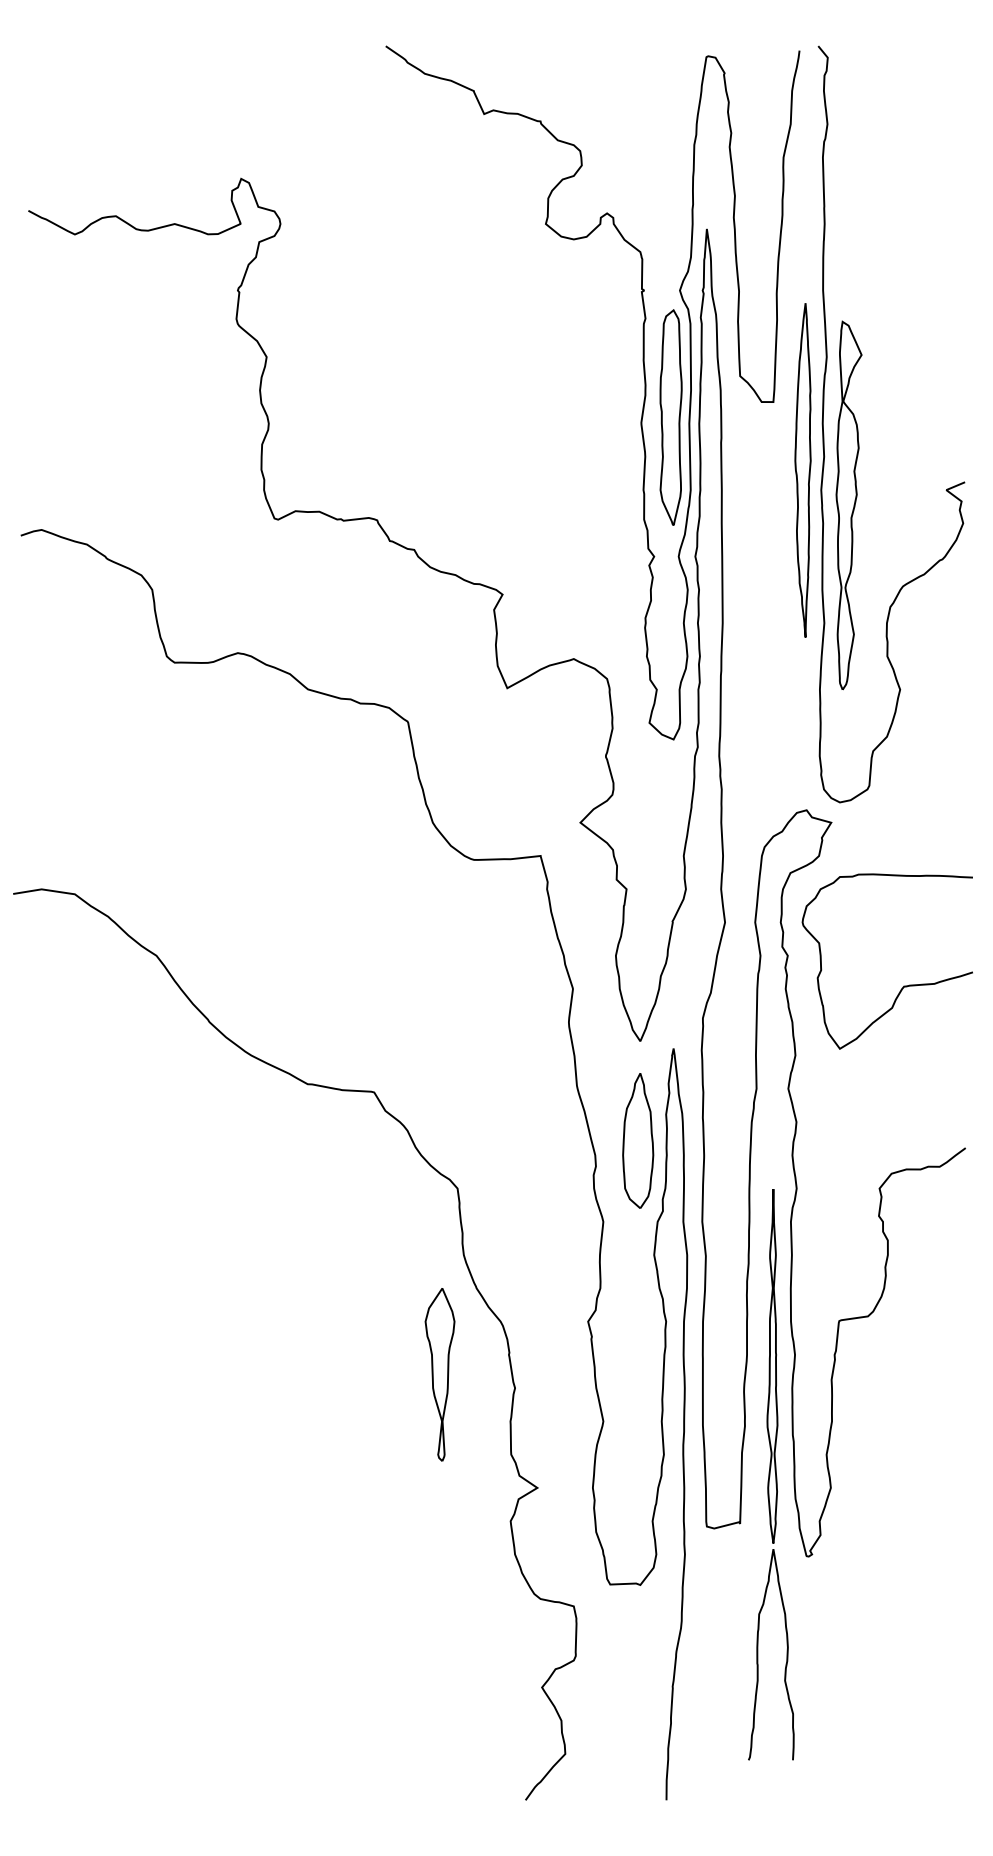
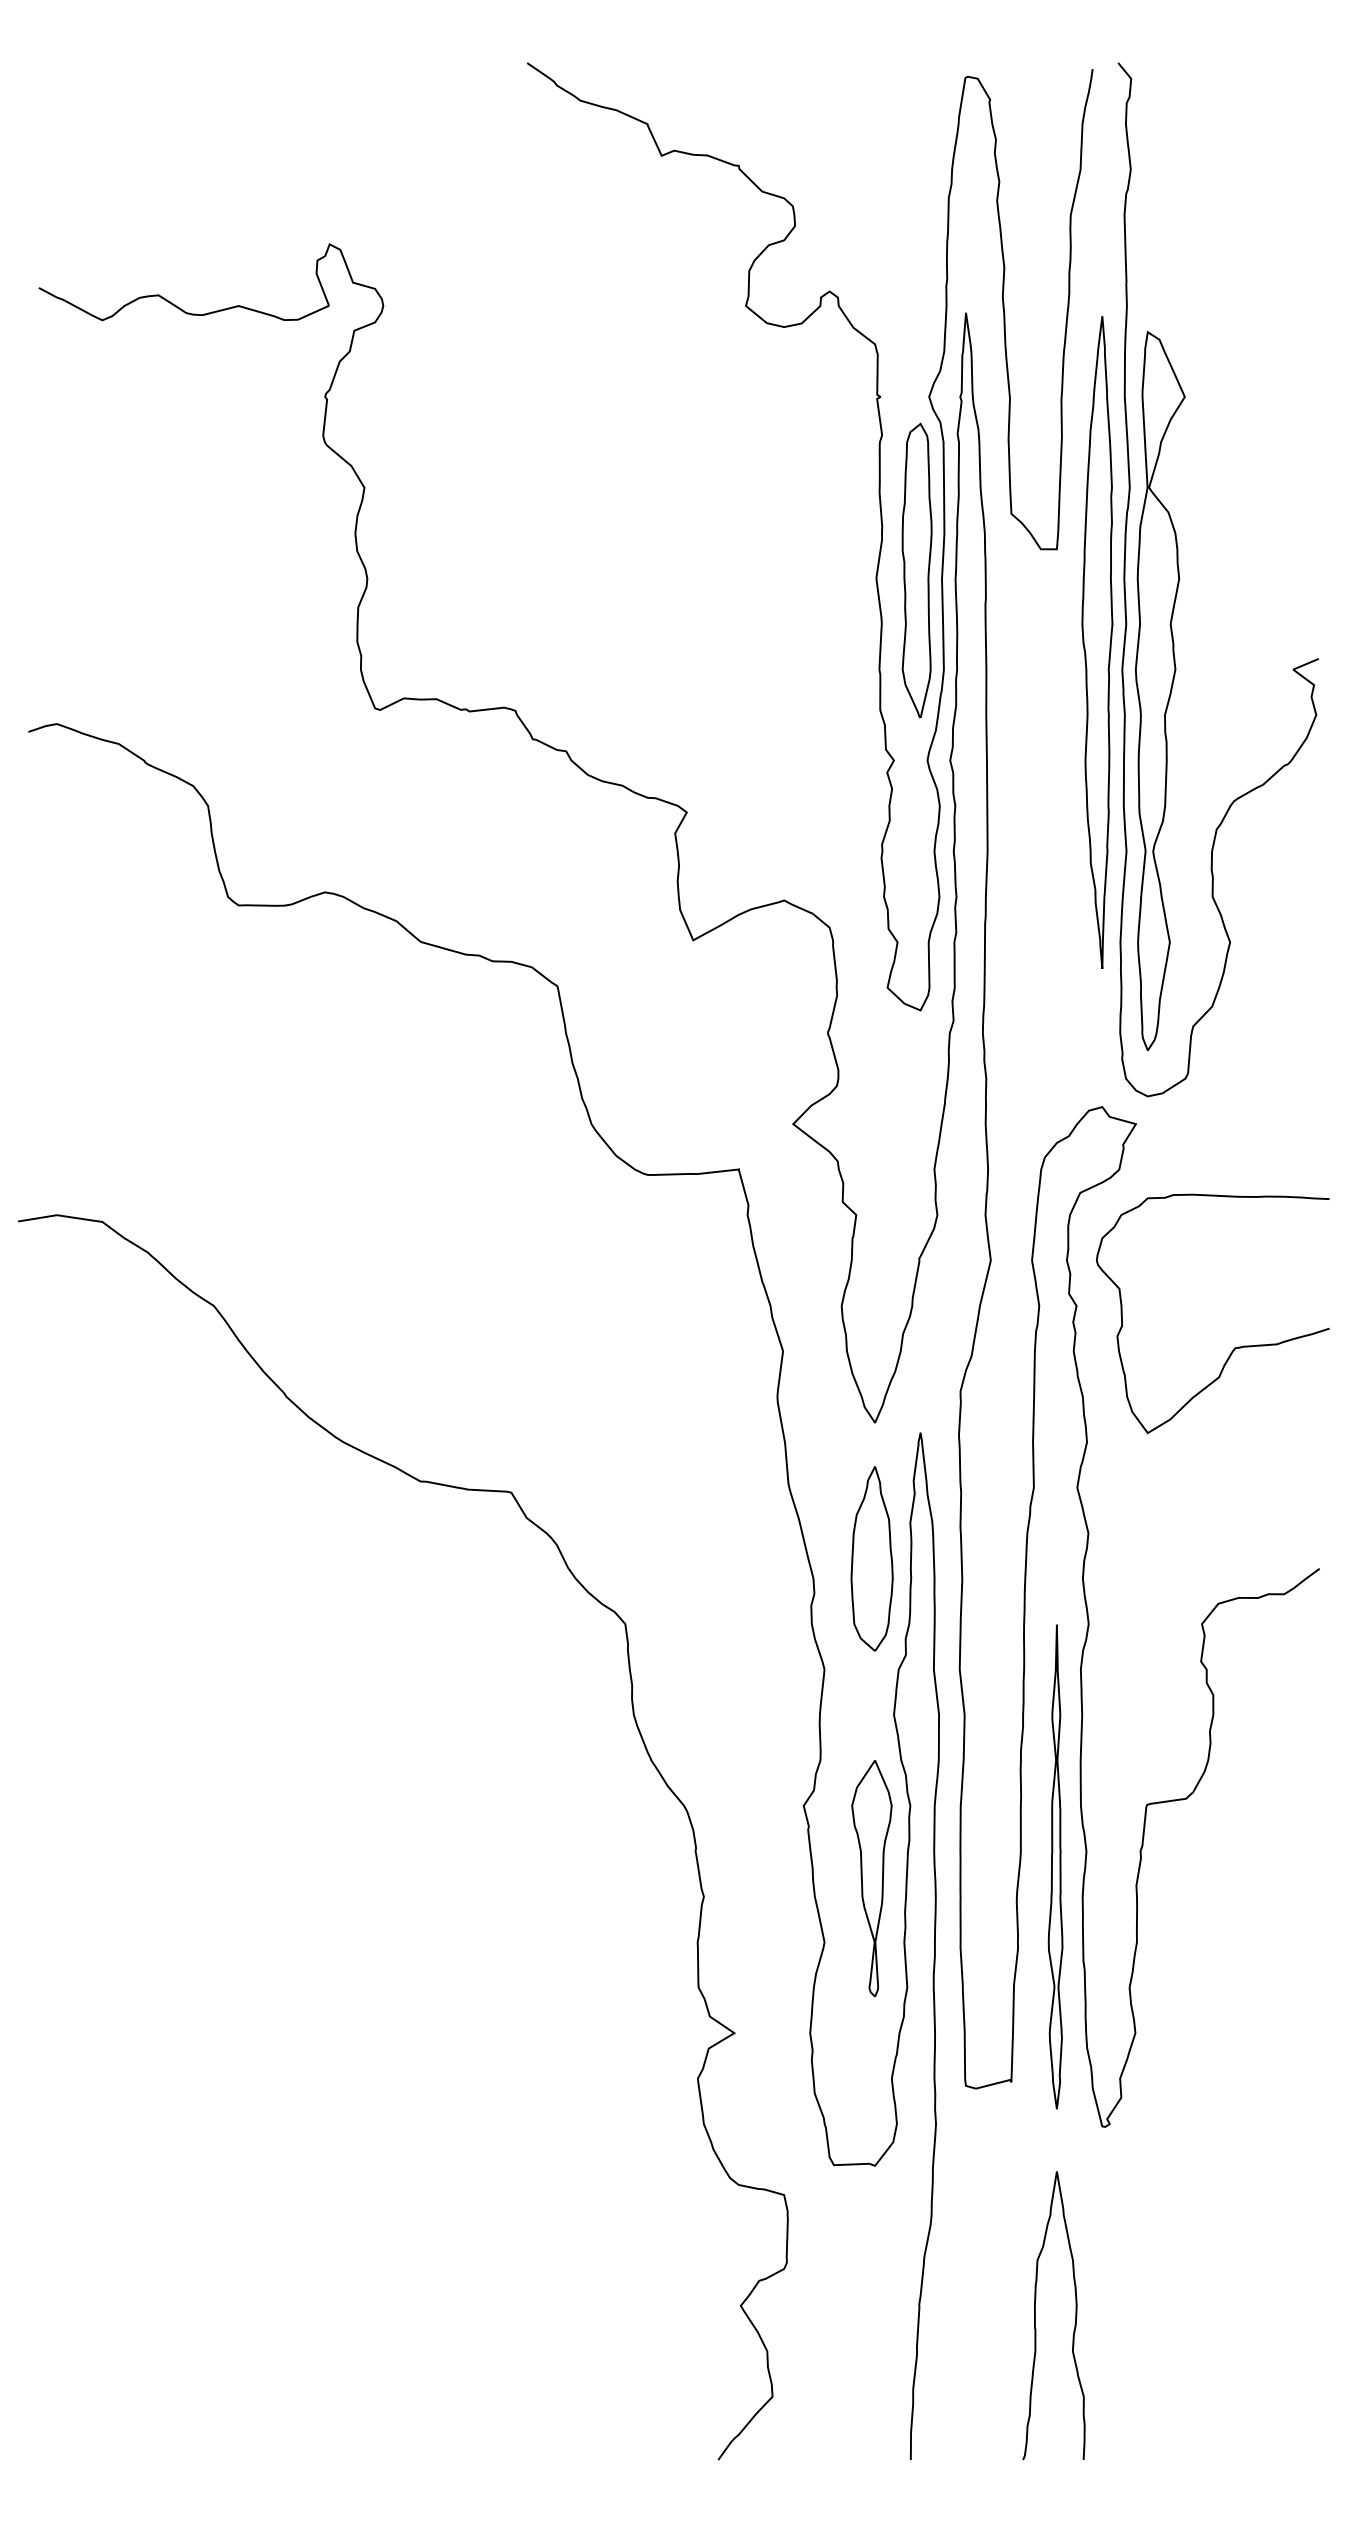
part: (802, 470) -> (1096, 642), size x1.43
part: (848, 505) -> (1159, 690), size x1.43
part: (439, 1374) -> (871, 1878), moved
curve: (758, 1654) -> (1036, 2315), moved

